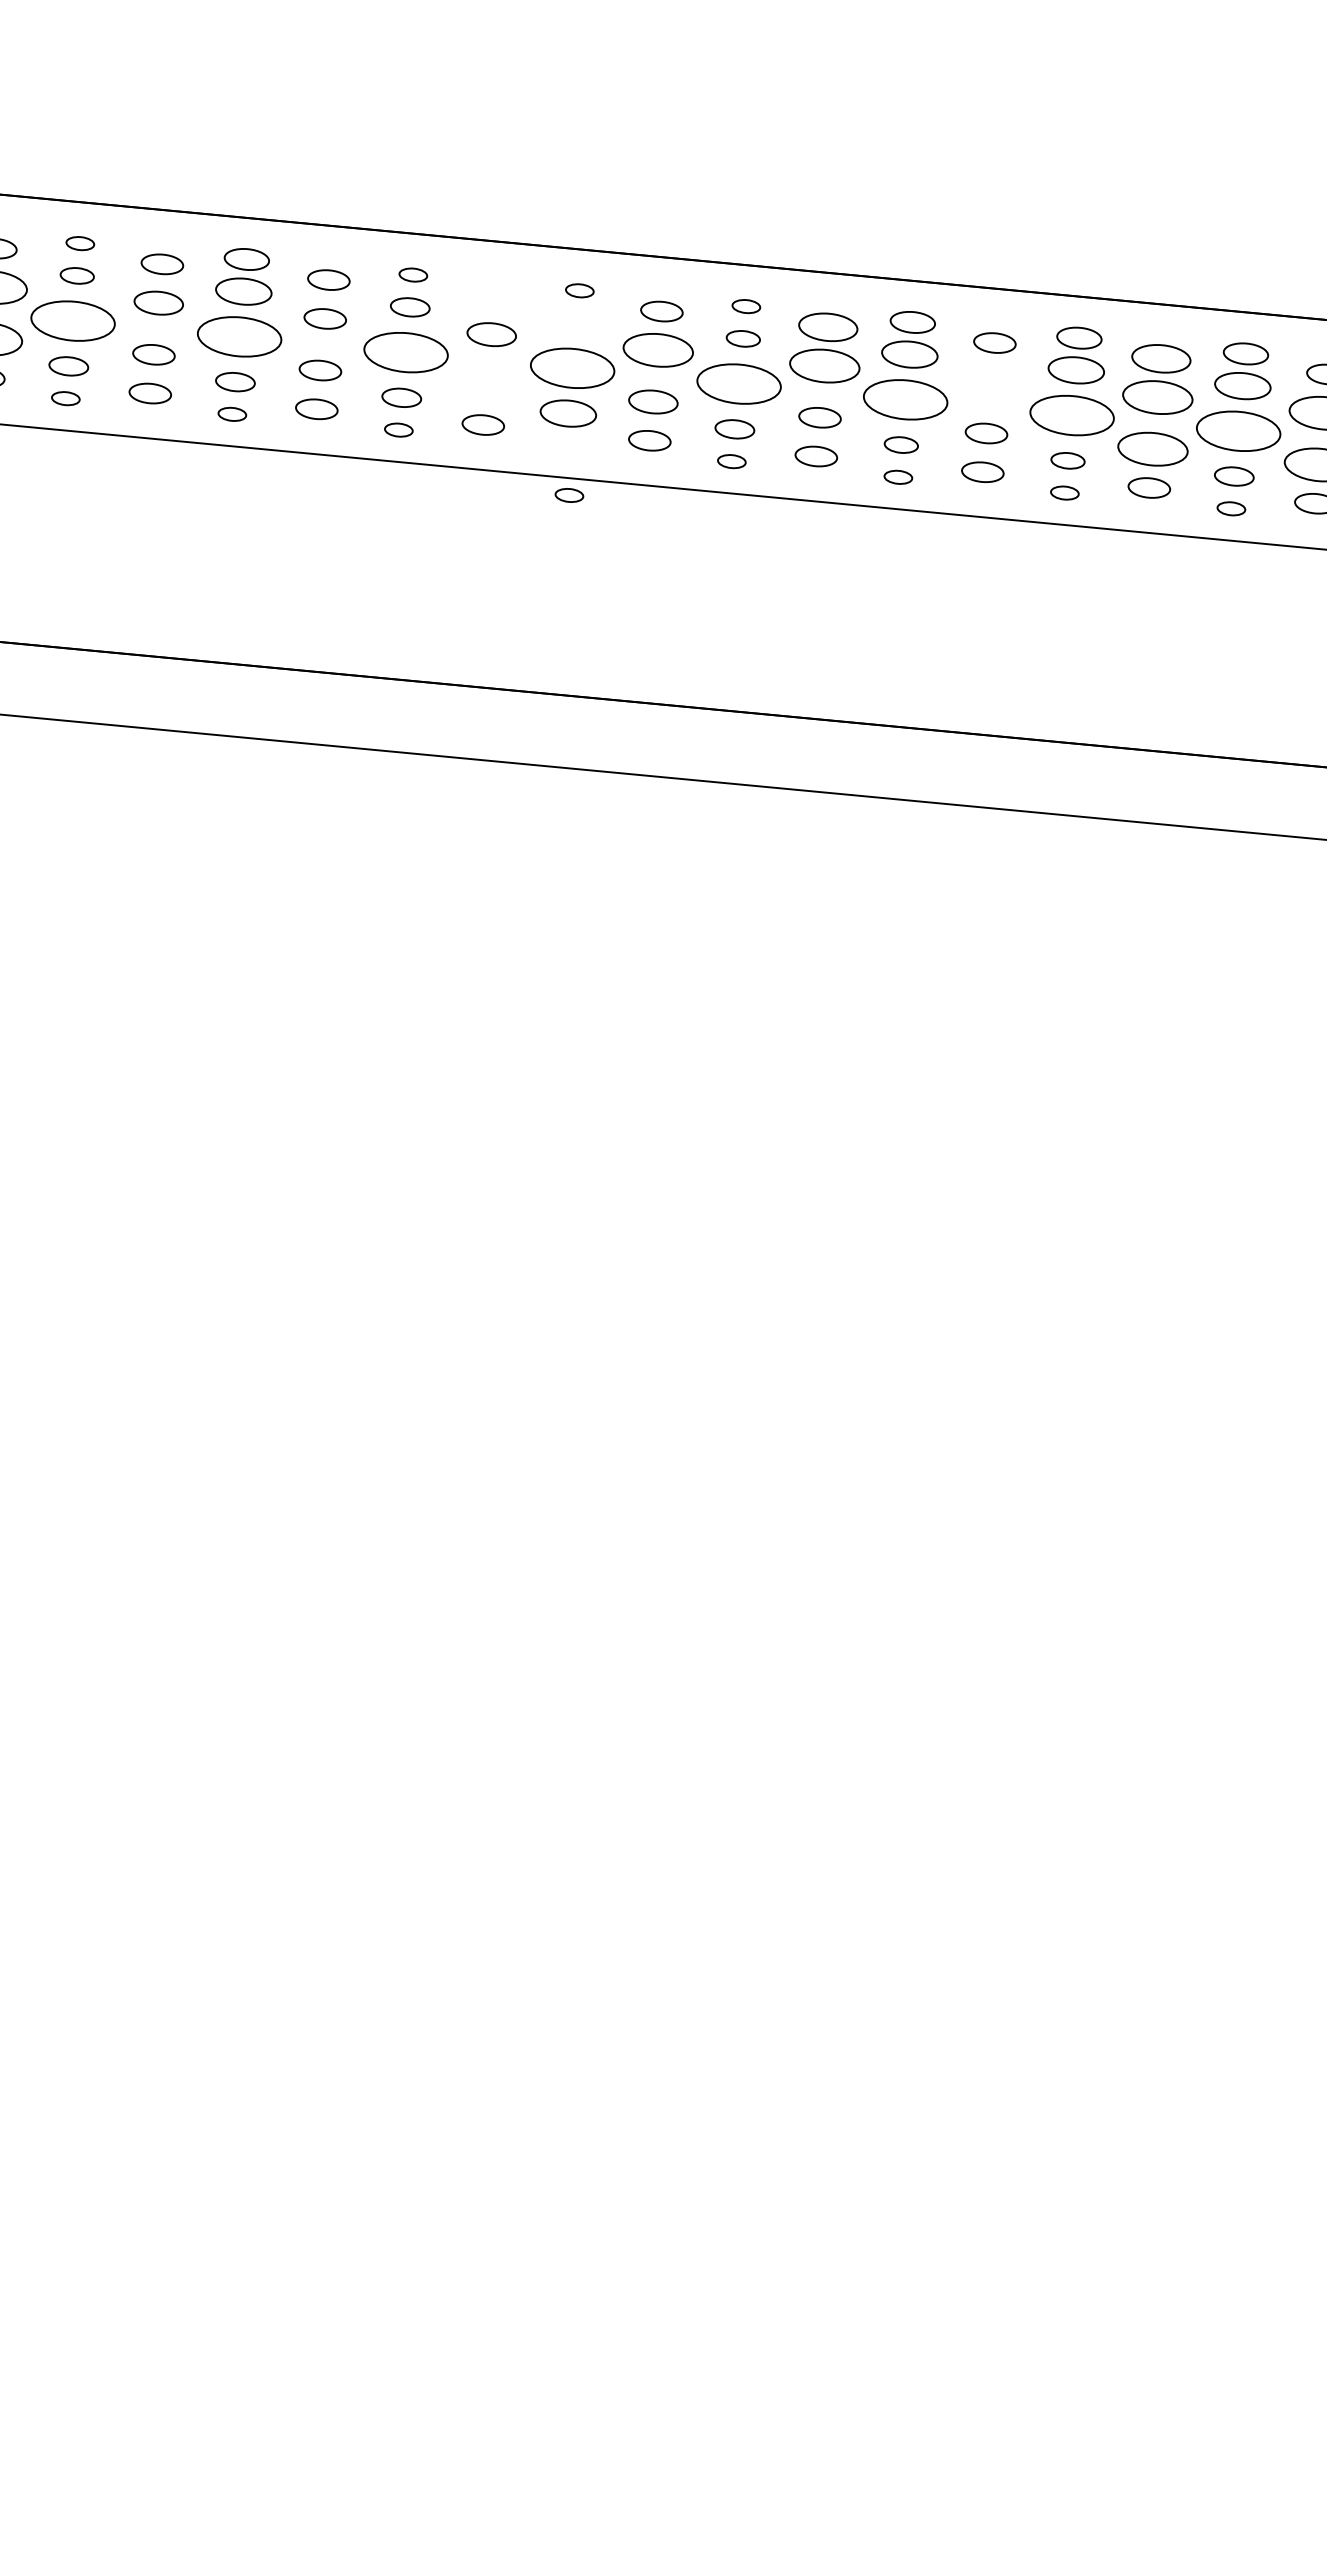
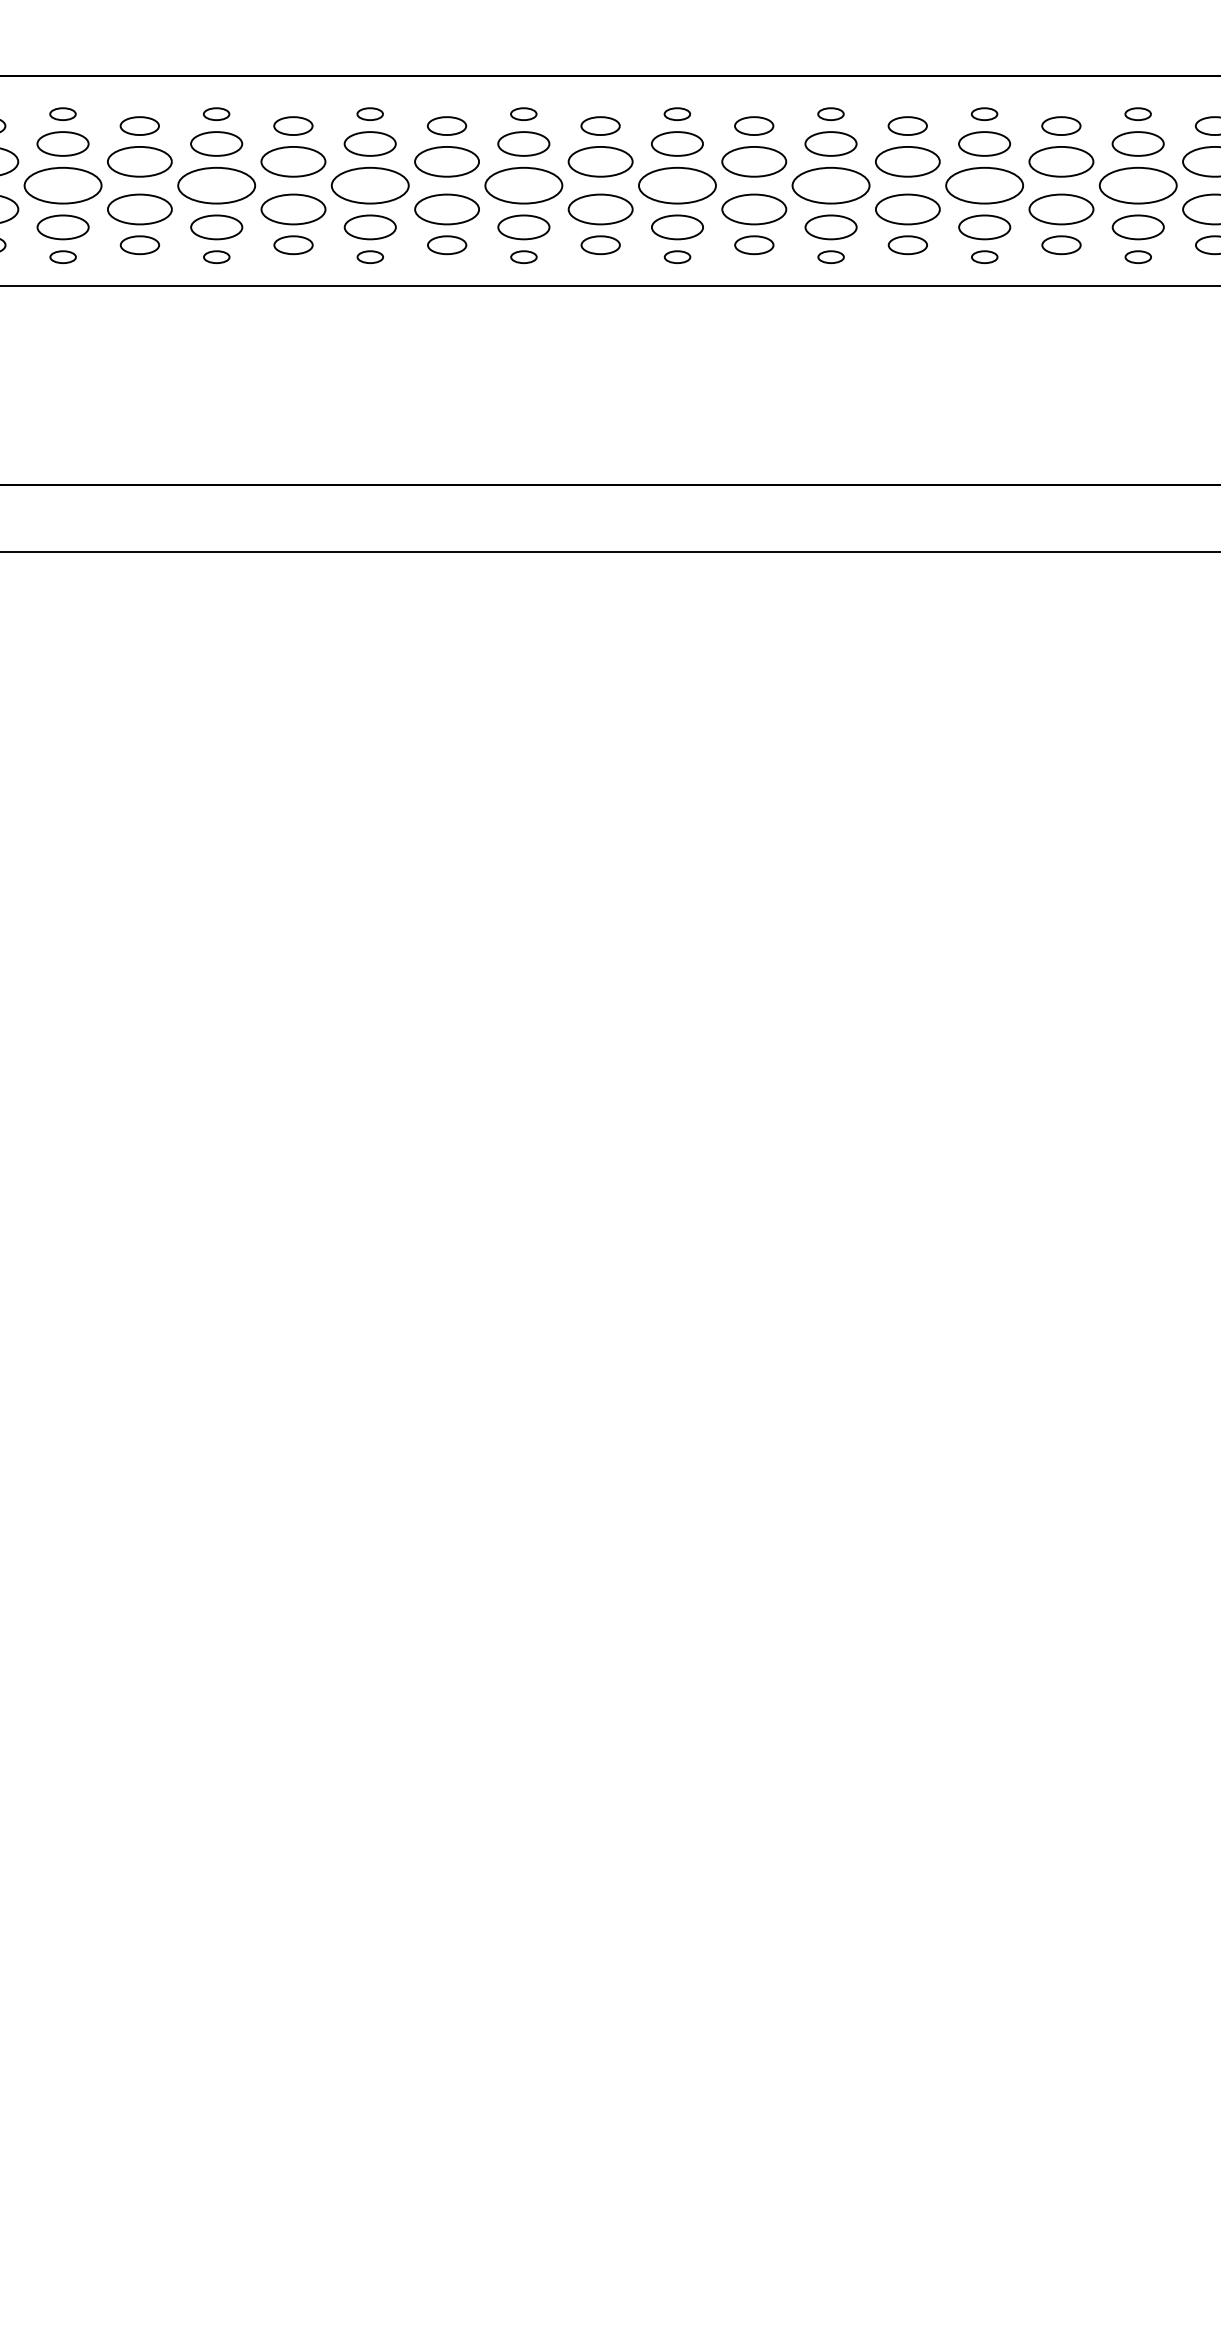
part: (246, 258) -> (216, 113), size x0.62
part: (76, 275) -> (62, 143), size x1.67
part: (495, 295) -> (447, 125), added
part: (158, 302) -> (139, 161), size x1.43
part: (409, 306) -> (369, 143), size x1.43
part: (325, 318) -> (293, 161), size x1.67
part: (912, 321) -> (830, 113), size x0.62
part: (576, 322) -> (523, 143), added
part: (828, 326) -> (754, 125), size x0.71
part: (491, 334) -> (446, 161), size x1.43
part: (1079, 337) -> (984, 113), size x0.62
part: (743, 338) -> (677, 143), size x1.67
part: (1245, 352) -> (1137, 113), size x0.62
part: (153, 354) -> (139, 209), size x1.67
part: (1161, 358) -> (1061, 125), size x0.71
part: (68, 366) -> (62, 227), size x1.43
part: (320, 370) -> (293, 209), size x1.67
part: (990, 381) -> (907, 161), added
part: (235, 382) -> (216, 227), size x1.43
part: (486, 386) -> (446, 209), added
part: (400, 397) -> (369, 227), size x1.43
part: (653, 402) -> (600, 209), size x1.43
part: (820, 417) -> (754, 209), size x1.67
part: (734, 429) -> (677, 227), size x1.43
part: (986, 433) -> (907, 209), size x1.67
part: (900, 445) -> (830, 227), size x1.67
part: (1067, 460) -> (984, 227), size x1.67
part: (1233, 476) -> (1137, 227), size x1.43
part: (569, 494) -> (523, 256), moved

